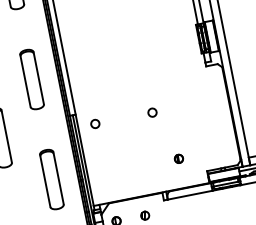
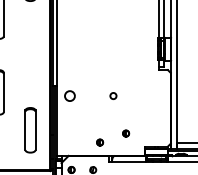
part: (32, 79) -> (30, 54), removed
circle: (95, 123) -> (70, 95), size x1.6
part: (147, 177) -> (100, 142), added

